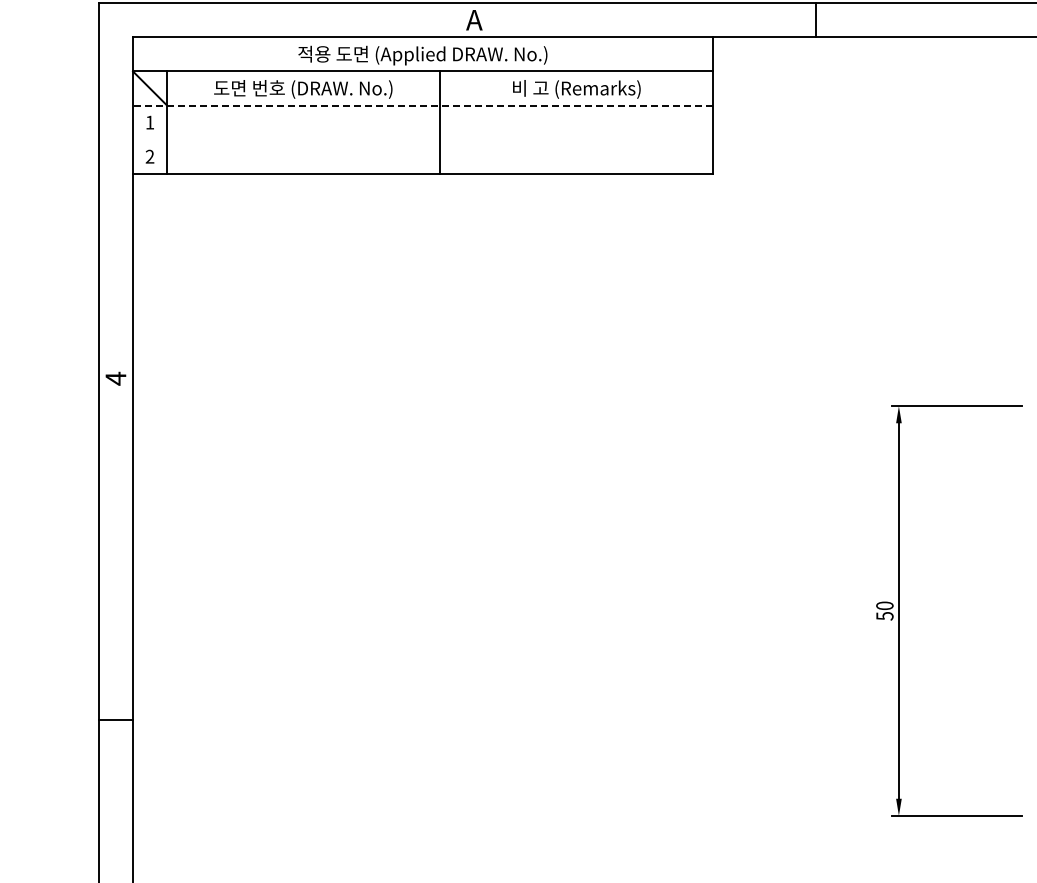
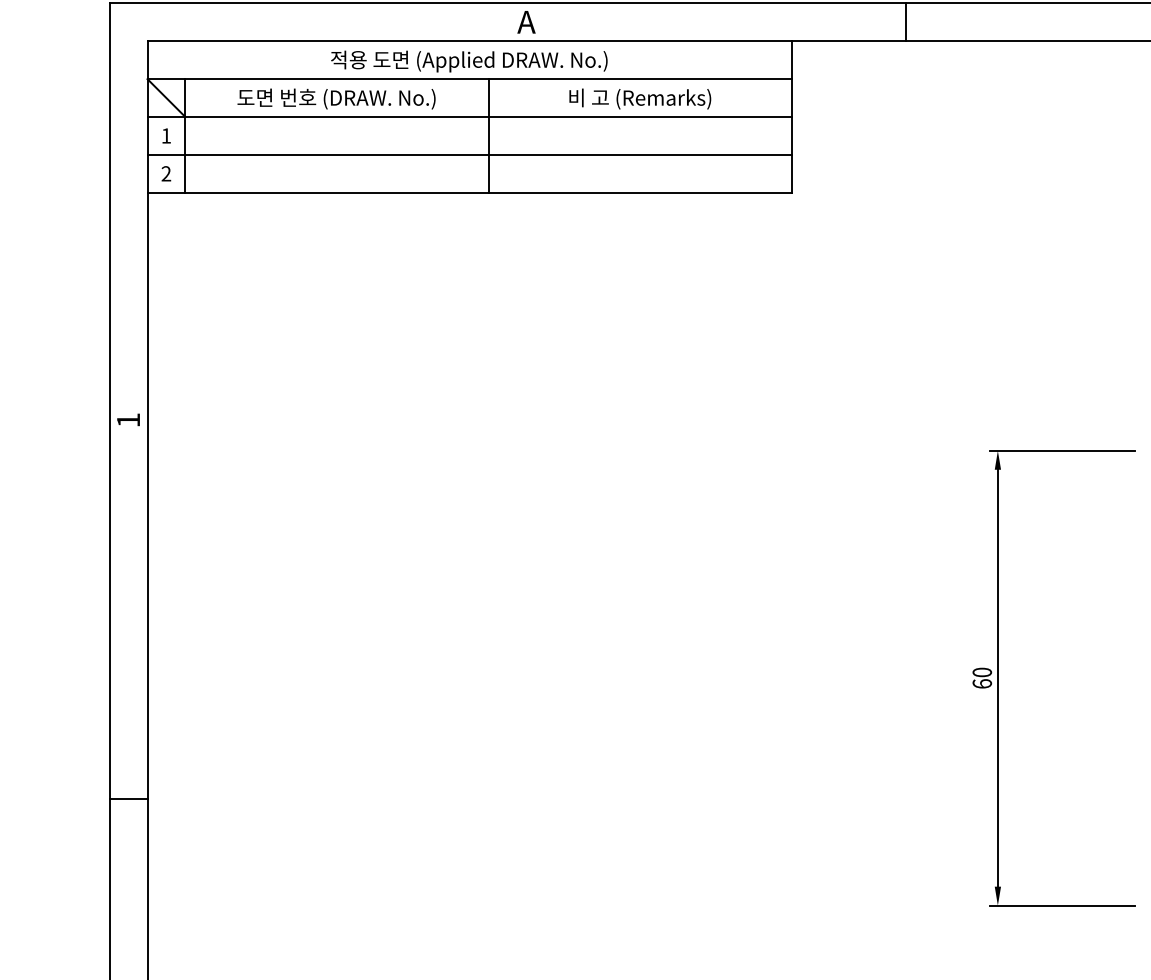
line: (422, 105) -> (468, 116), dashed -> solid
line: (423, 139) -> (470, 154), added
text: (115, 378) -> (128, 420), 4 -> 1
text: (884, 615) -> (981, 683), 50 -> 60

